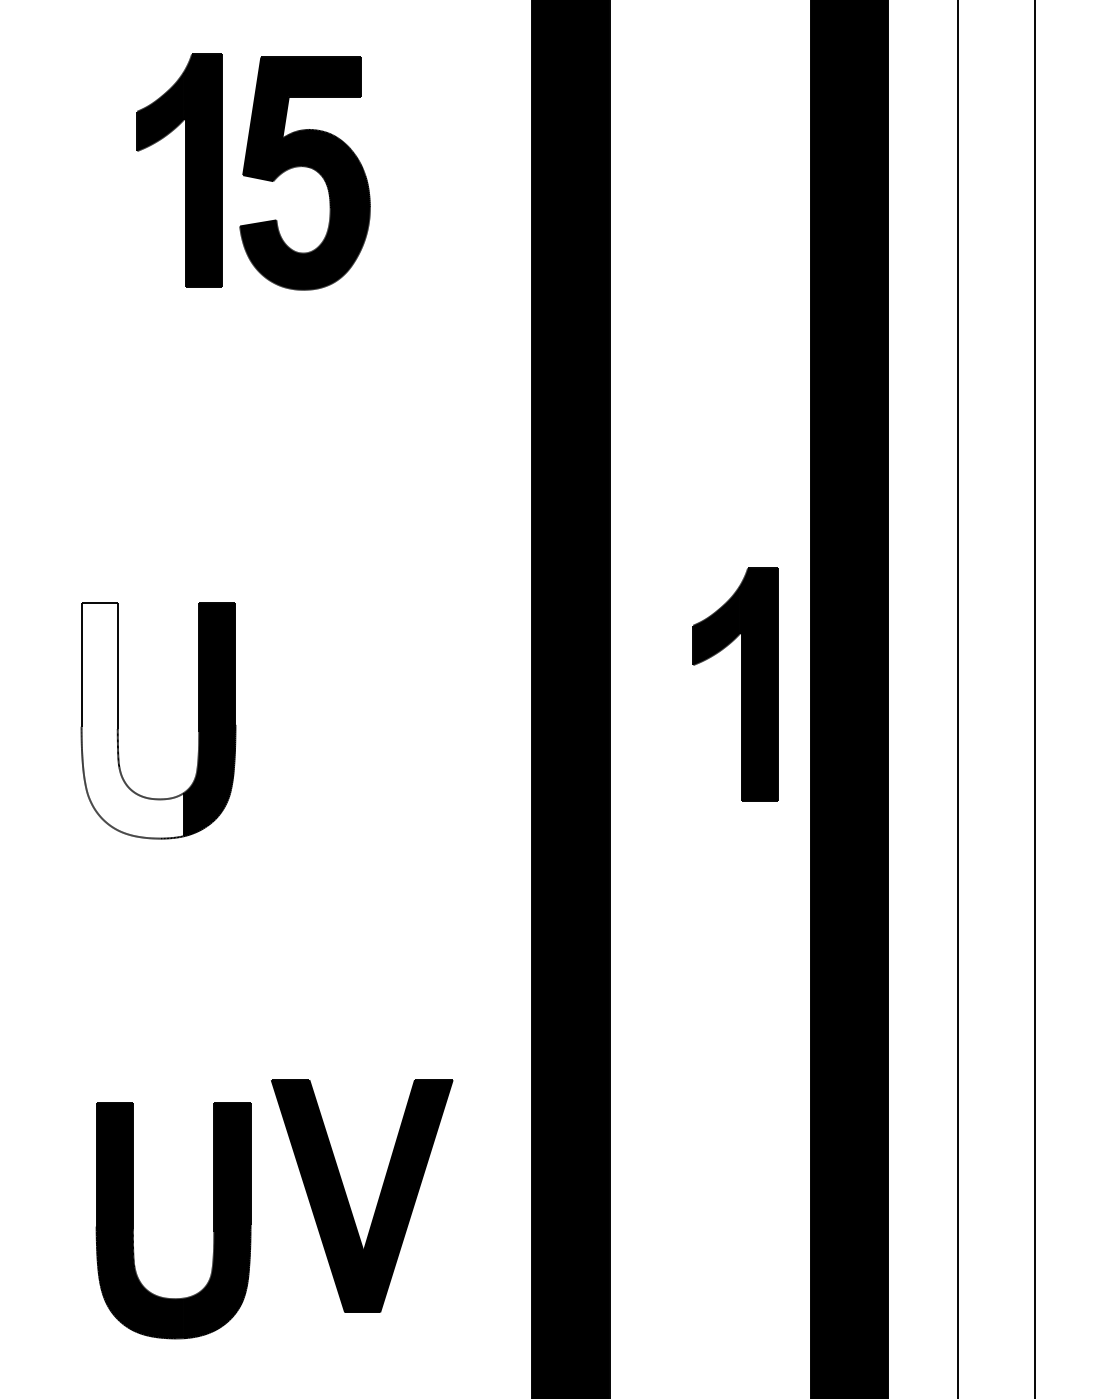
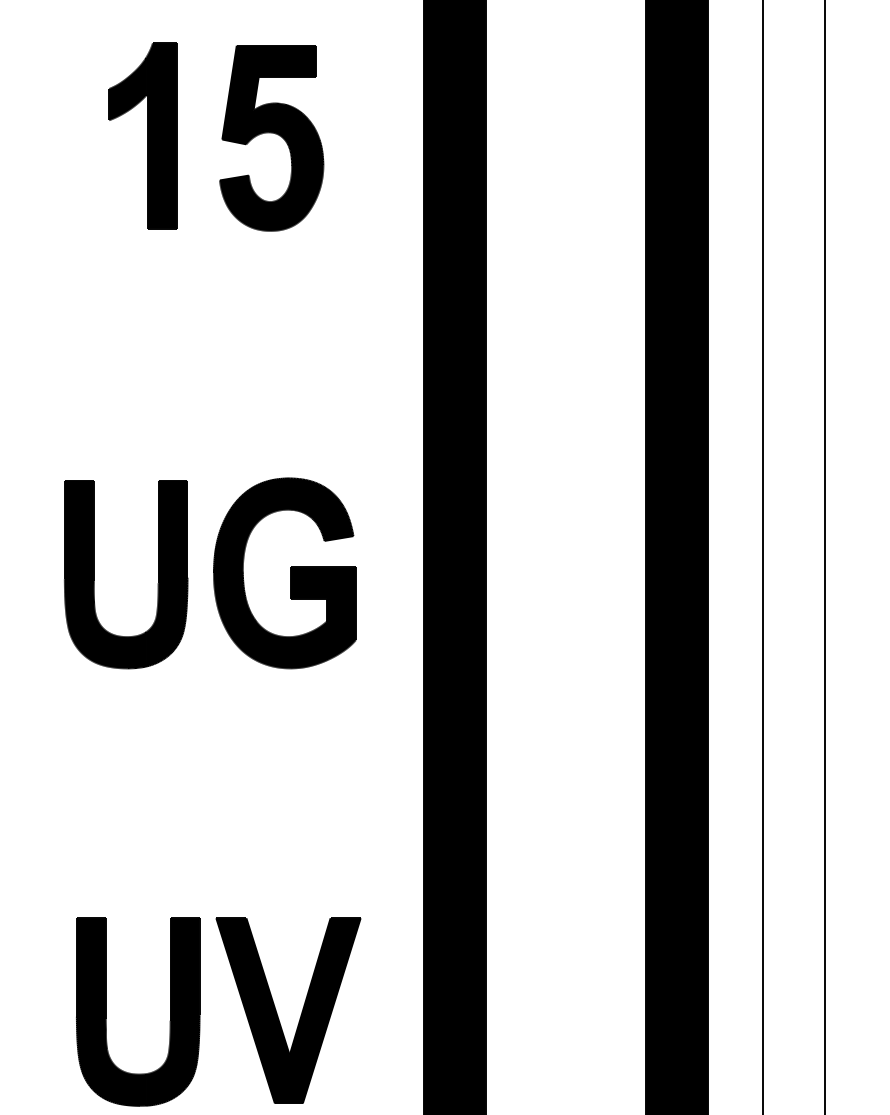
part: (304, 173) -> (271, 138), moved
part: (735, 684) -> (586, 545), removed
part: (364, 719) -> (290, 573), added
fill: (132, 720) -> (105, 574), added
part: (348, 1200) -> (277, 1014), moved
part: (133, 1220) -> (106, 1011), moved

